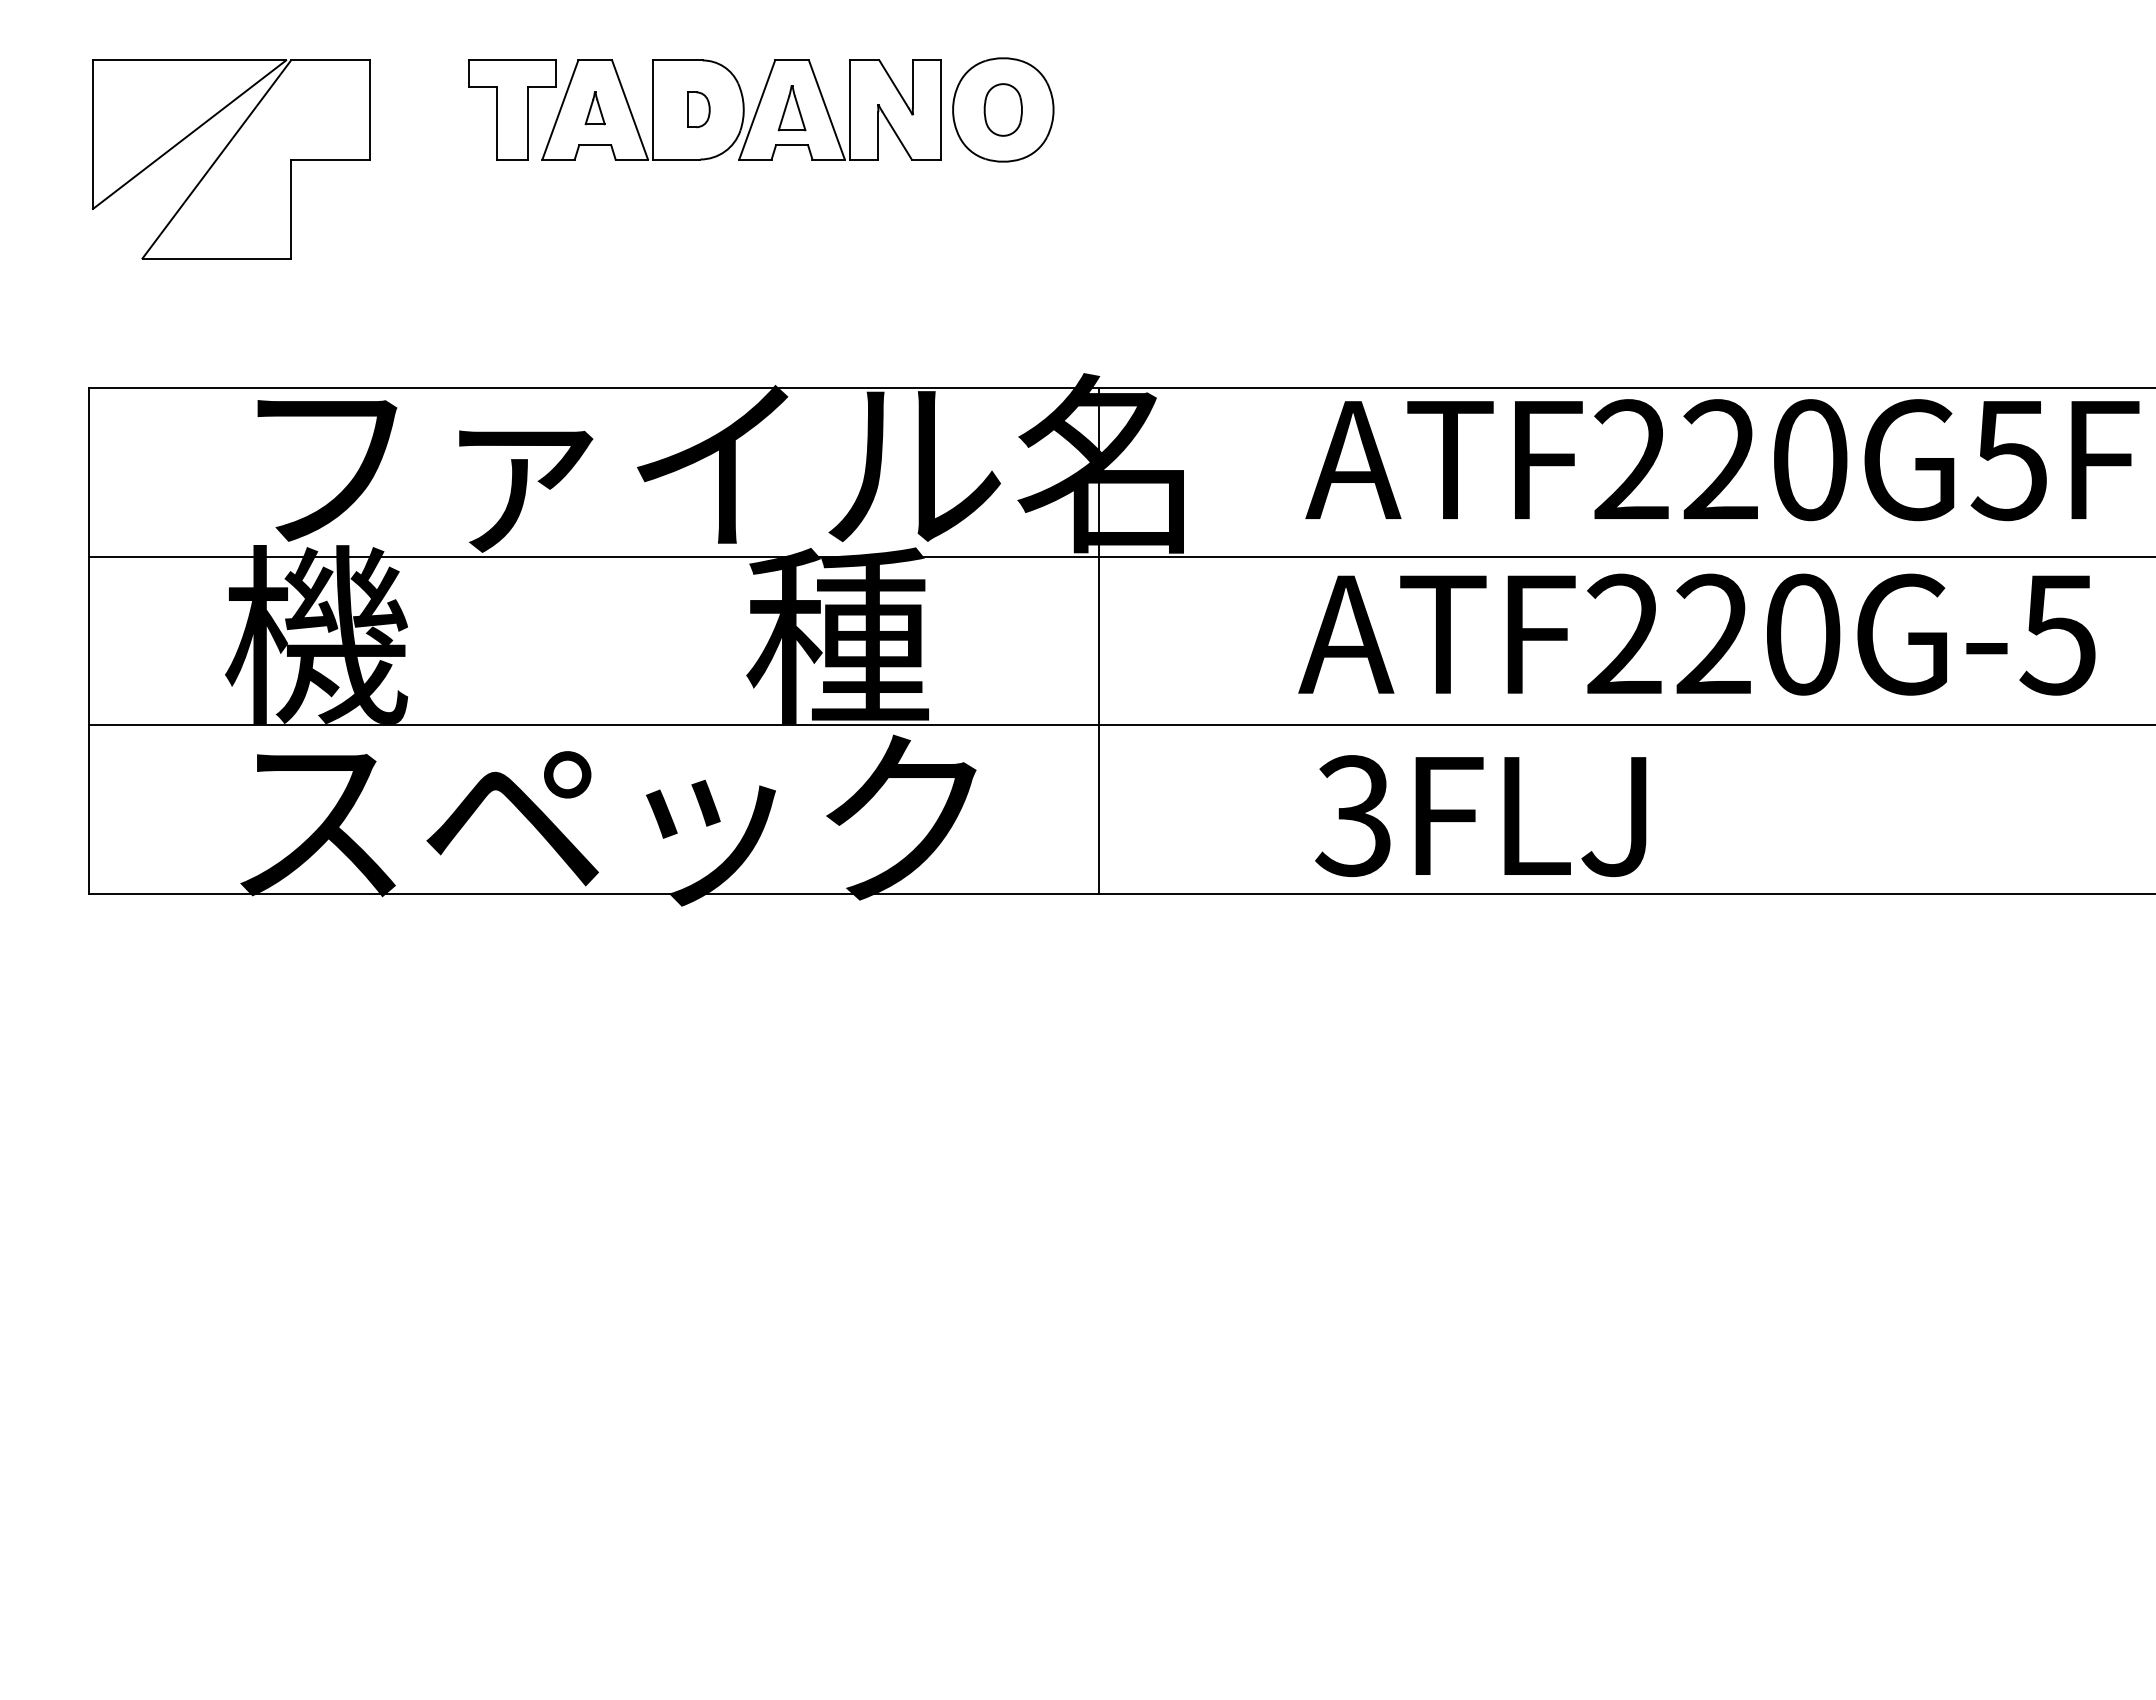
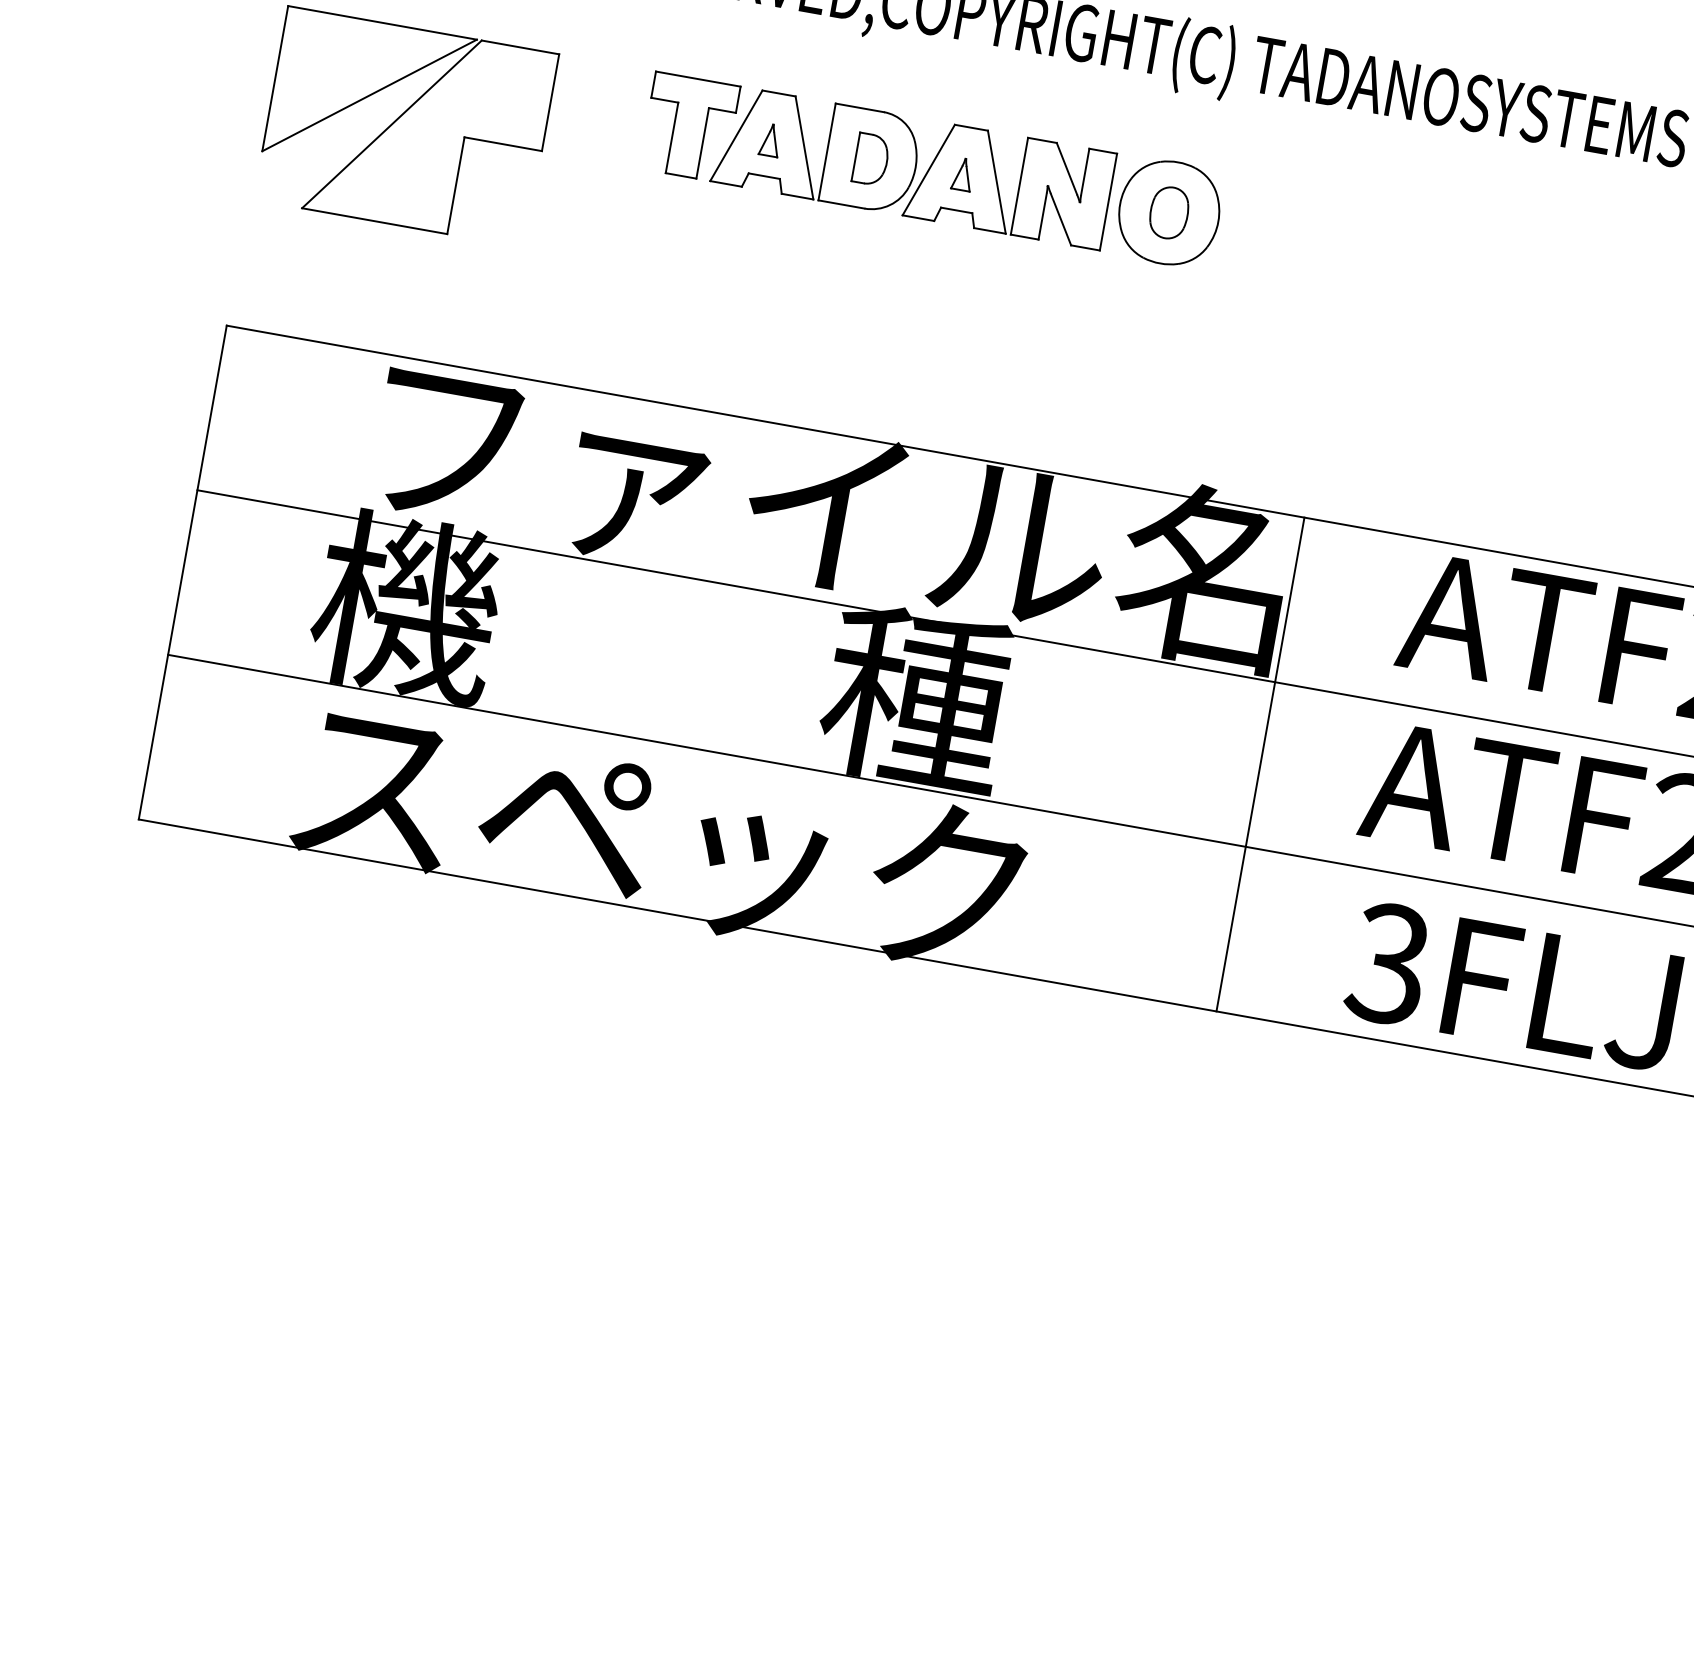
part: (791, 108) -> (962, 174), size x0.71
part: (698, 109) -> (871, 159), size x1.43
line: (1099, 640) -> (1260, 764), moved

